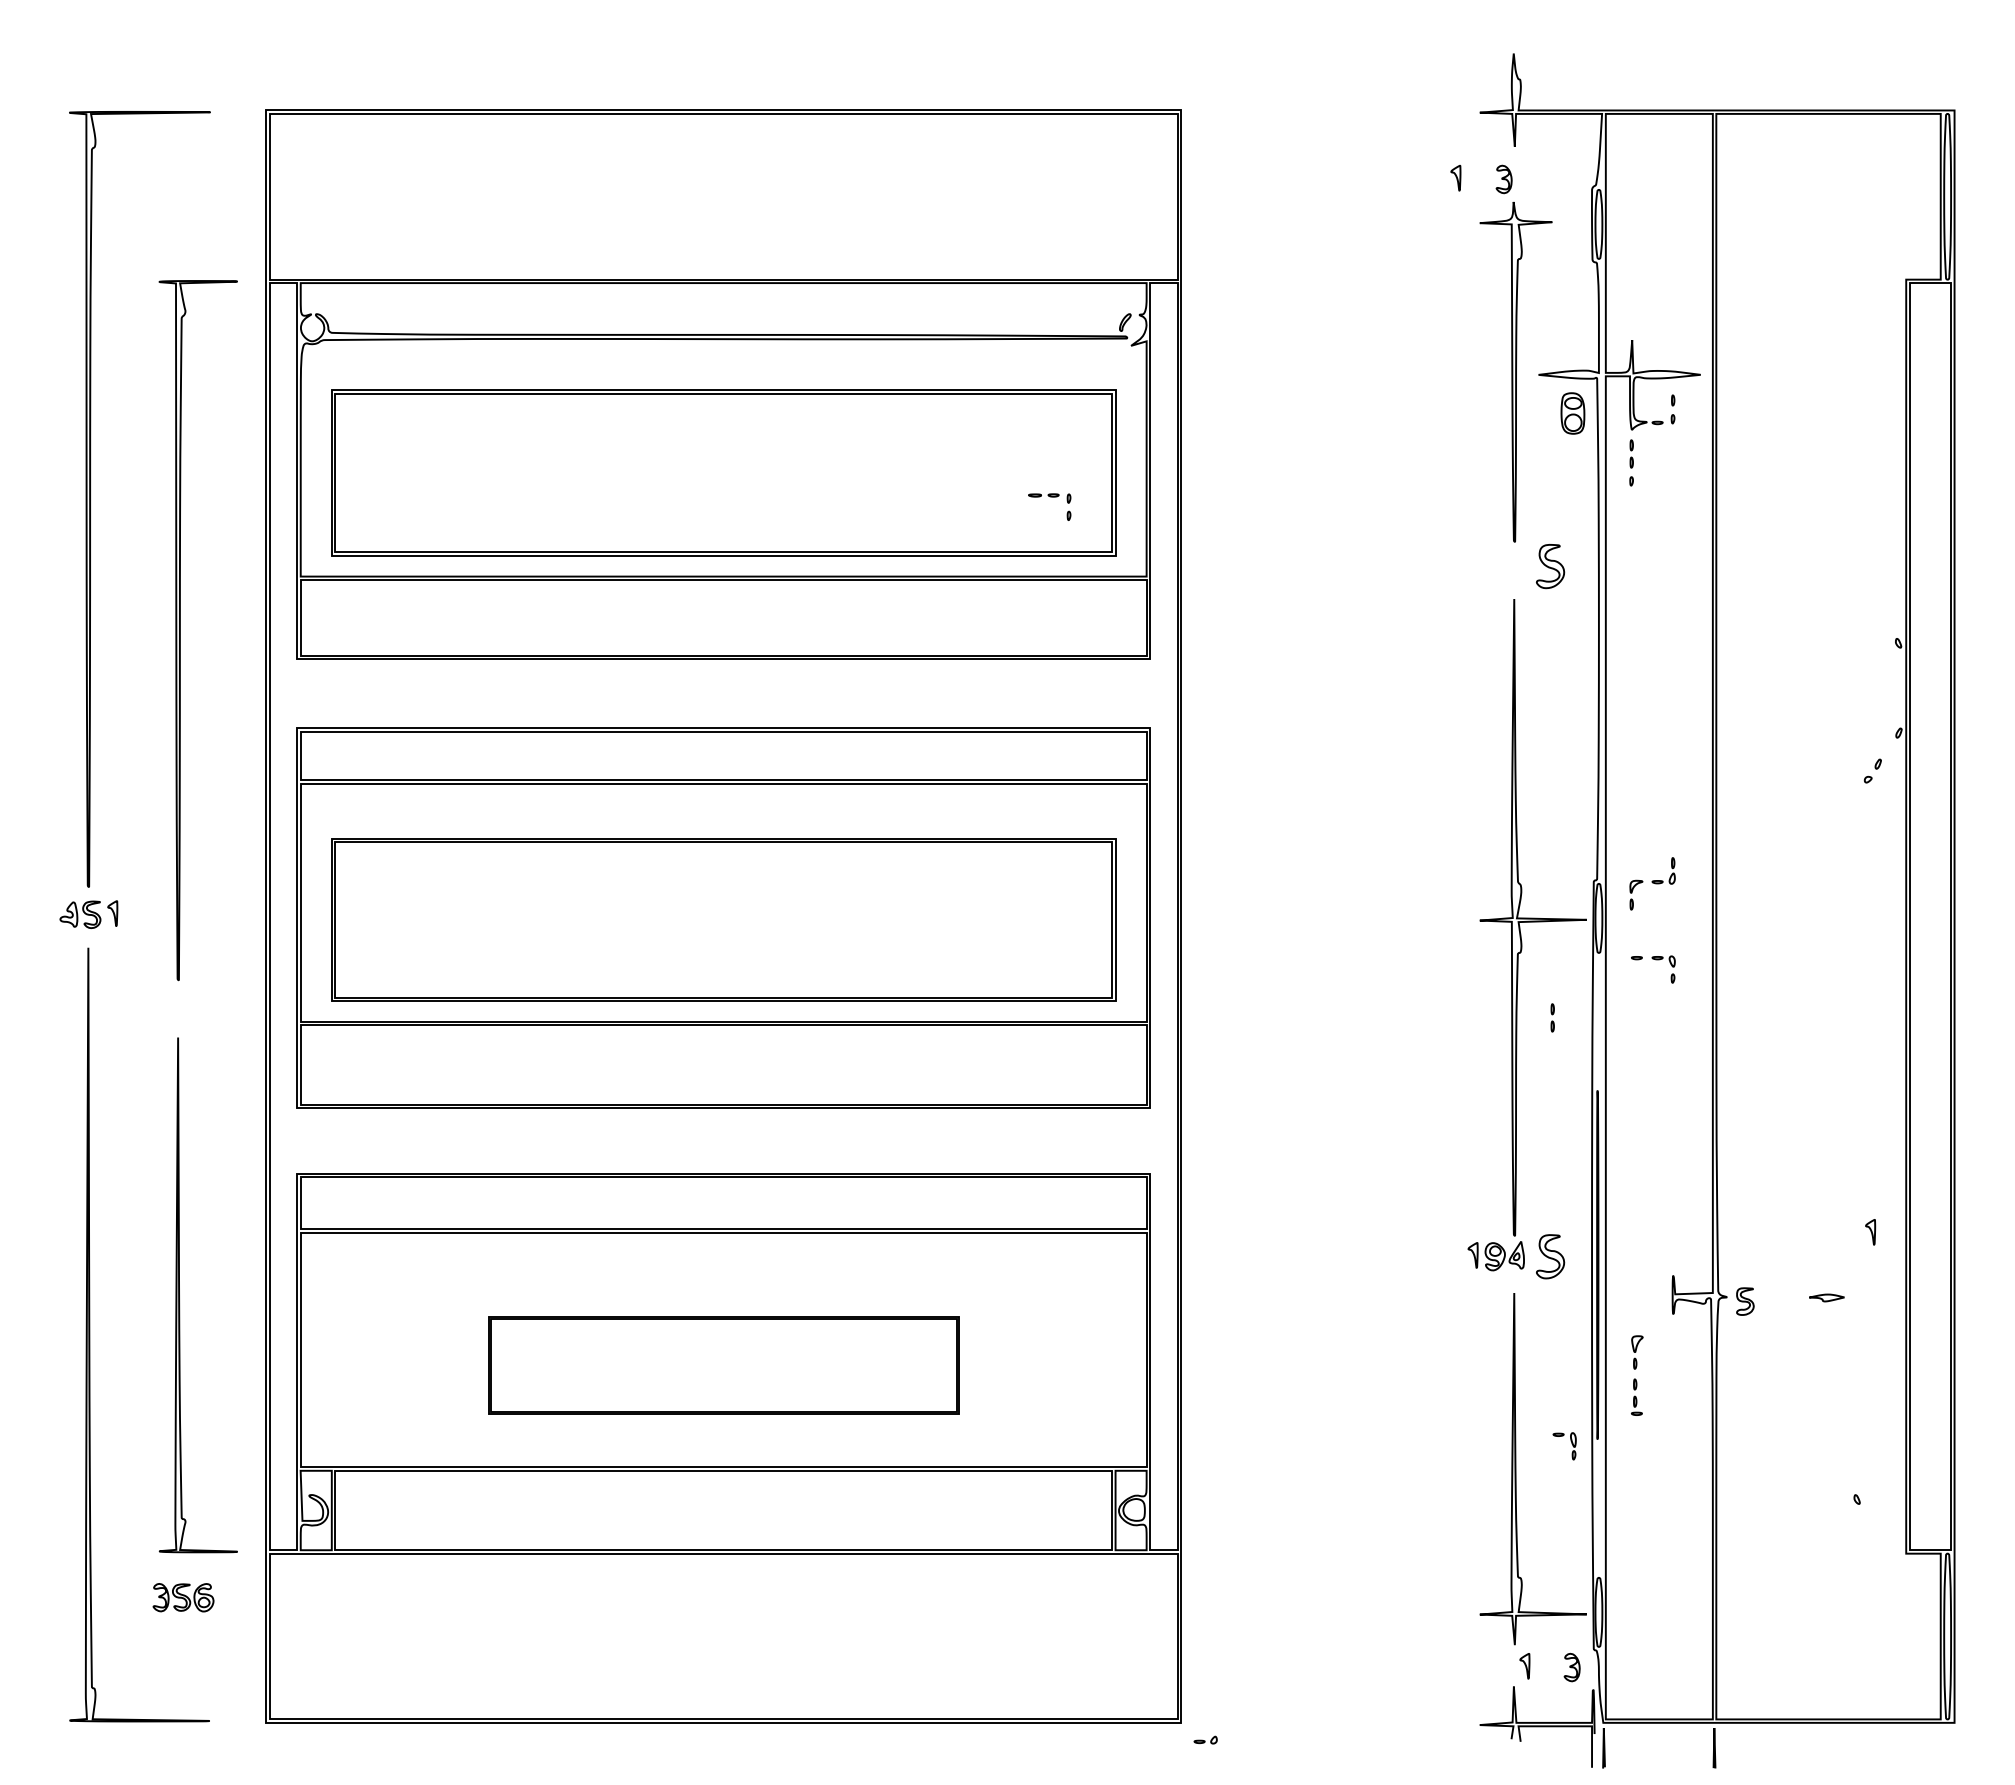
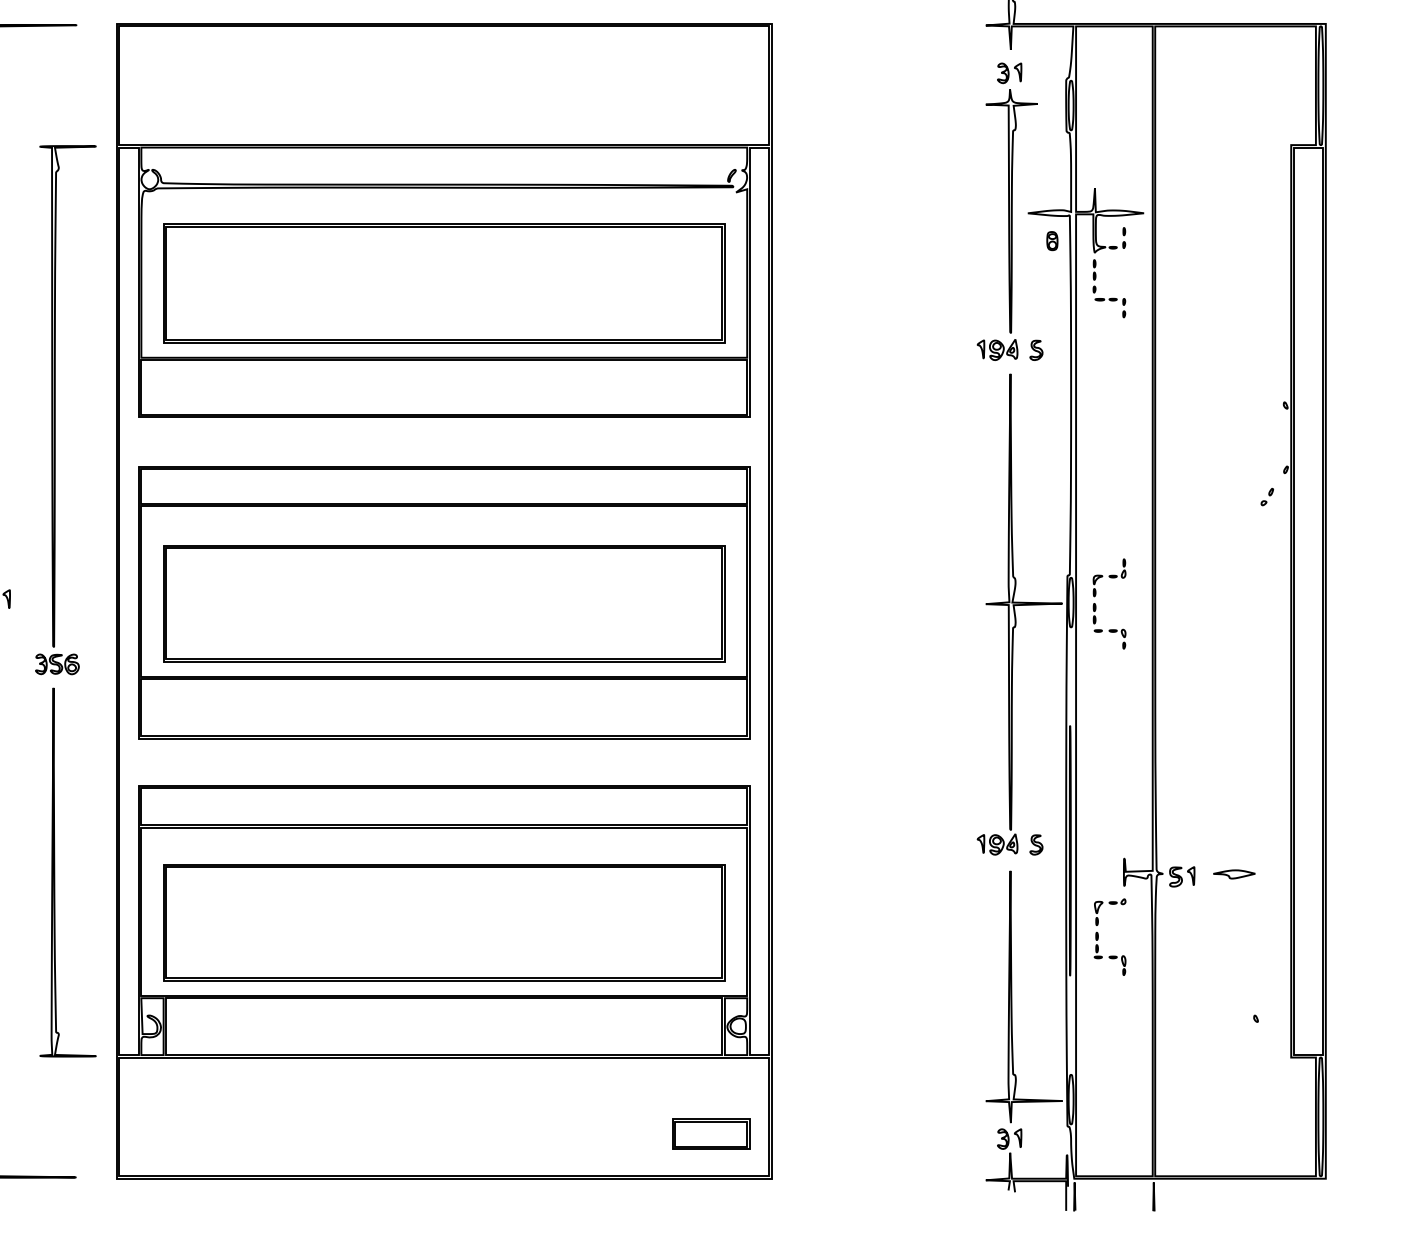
part: (1455, 178) -> (1017, 72), moved
part: (1572, 413) -> (1052, 240), size x0.62
part: (1050, 497) -> (1110, 301), moved
part: (1495, 565) -> (997, 349), added
part: (1550, 565) -> (1036, 349), size x0.62
line: (1552, 1015) -> (1094, 611), moved
part: (1870, 1232) -> (1191, 876), moved
part: (1550, 1256) -> (1036, 844), size x0.62
part: (1826, 1297) -> (1234, 874), size x1.67
part: (723, 1365) -> (444, 922), size x1.67
part: (1571, 1444) -> (1122, 964), moved
part: (183, 1597) -> (57, 664), moved
part: (1096, 1660) -> (711, 1134), added
part: (1571, 1667) -> (1002, 1139), moved
part: (1205, 1739) -> (1117, 901), moved

